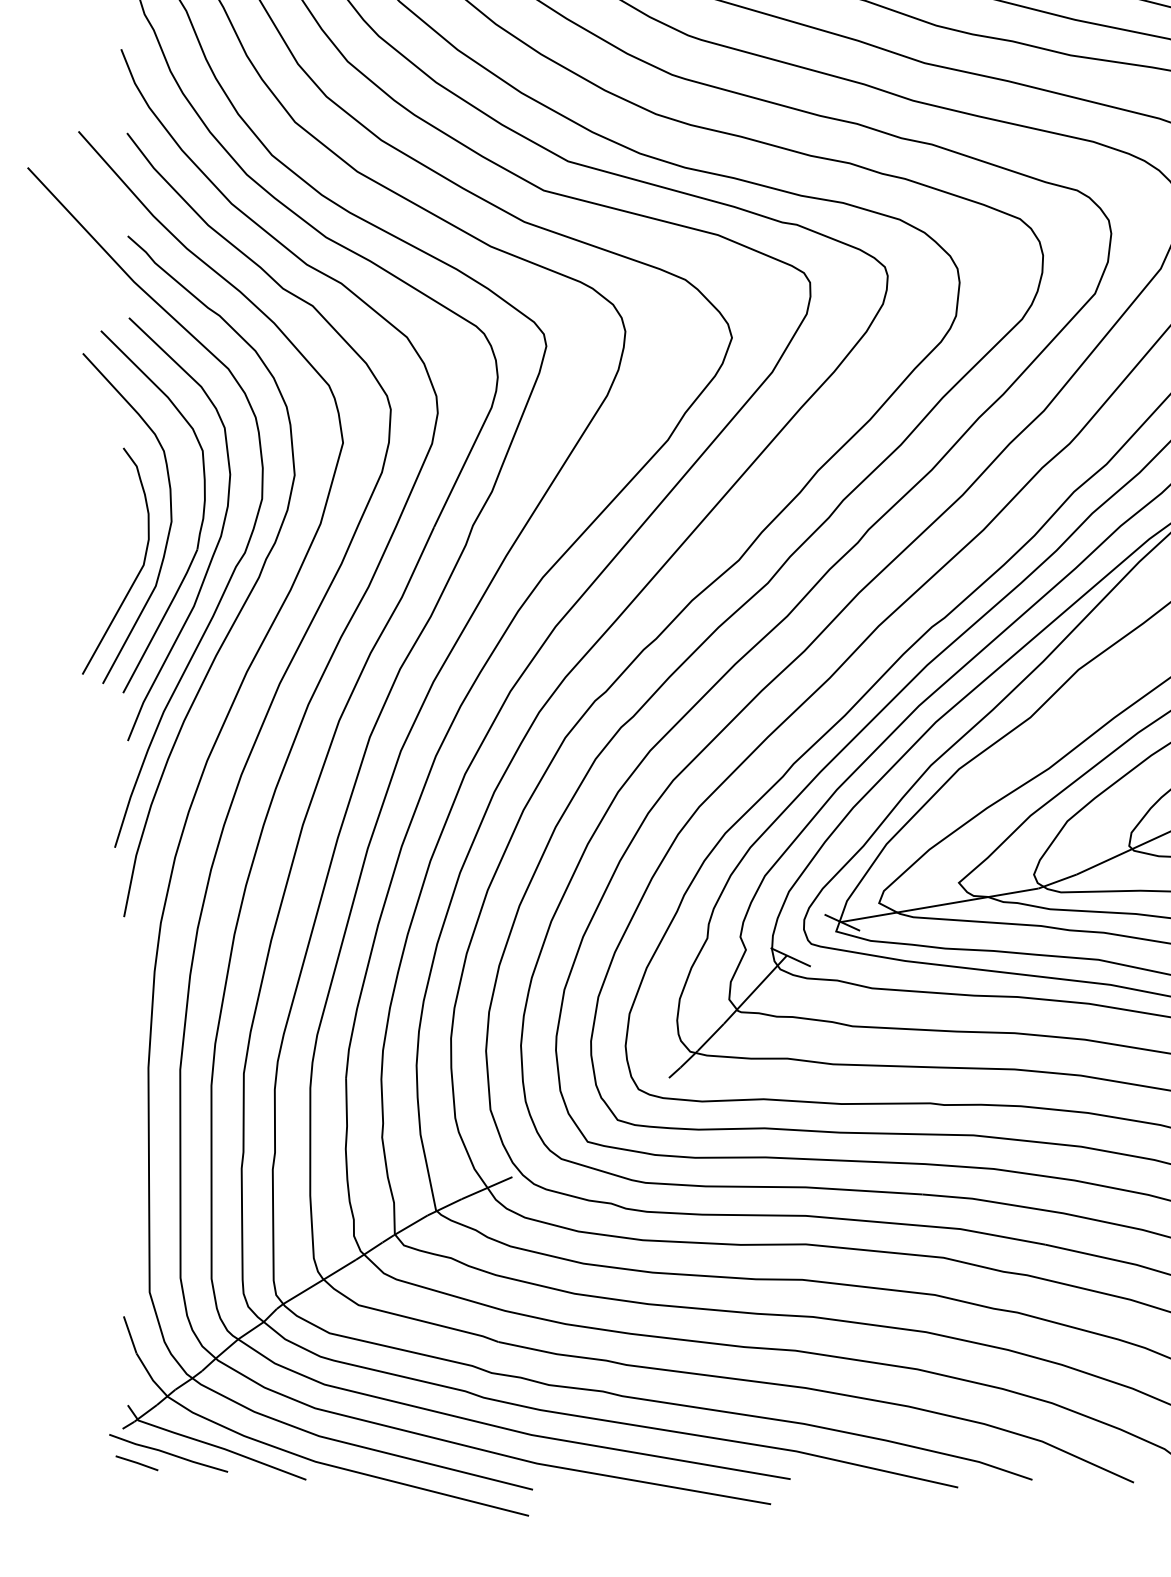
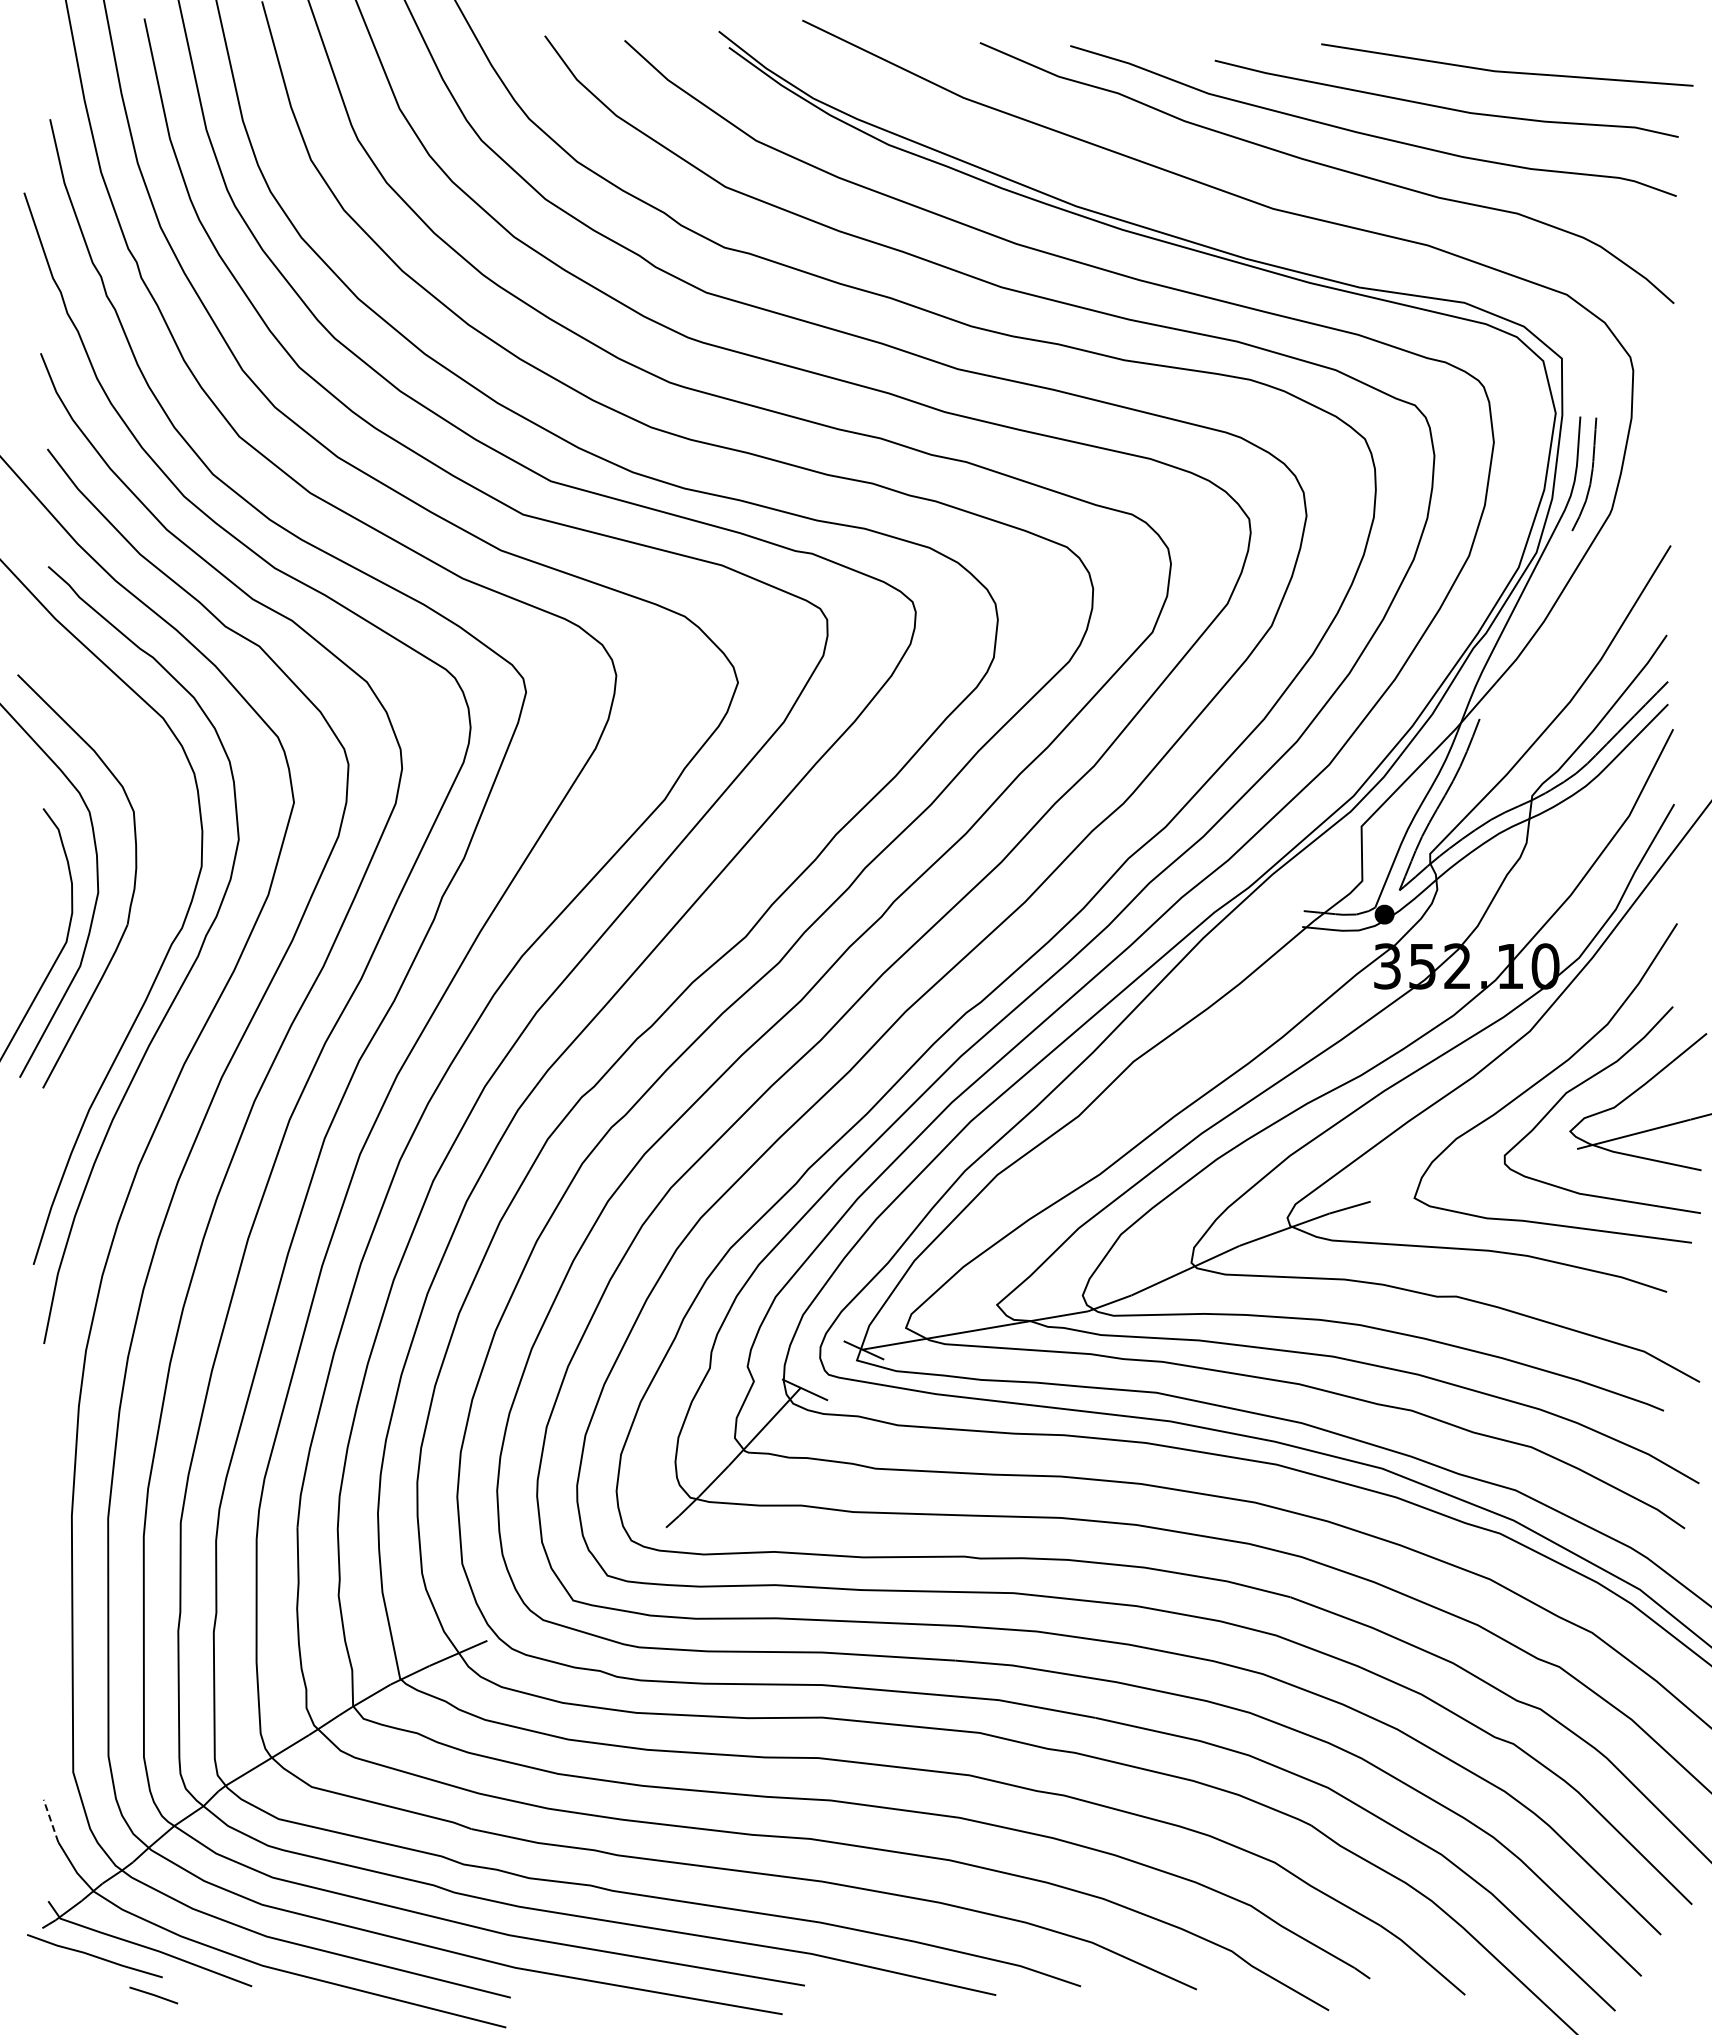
curve: (217, 542) -> (150, 916), removed
line: (129, 1334) -> (50, 1820), solid -> dashed
line: (136, 1463) -> (153, 1995), moved

